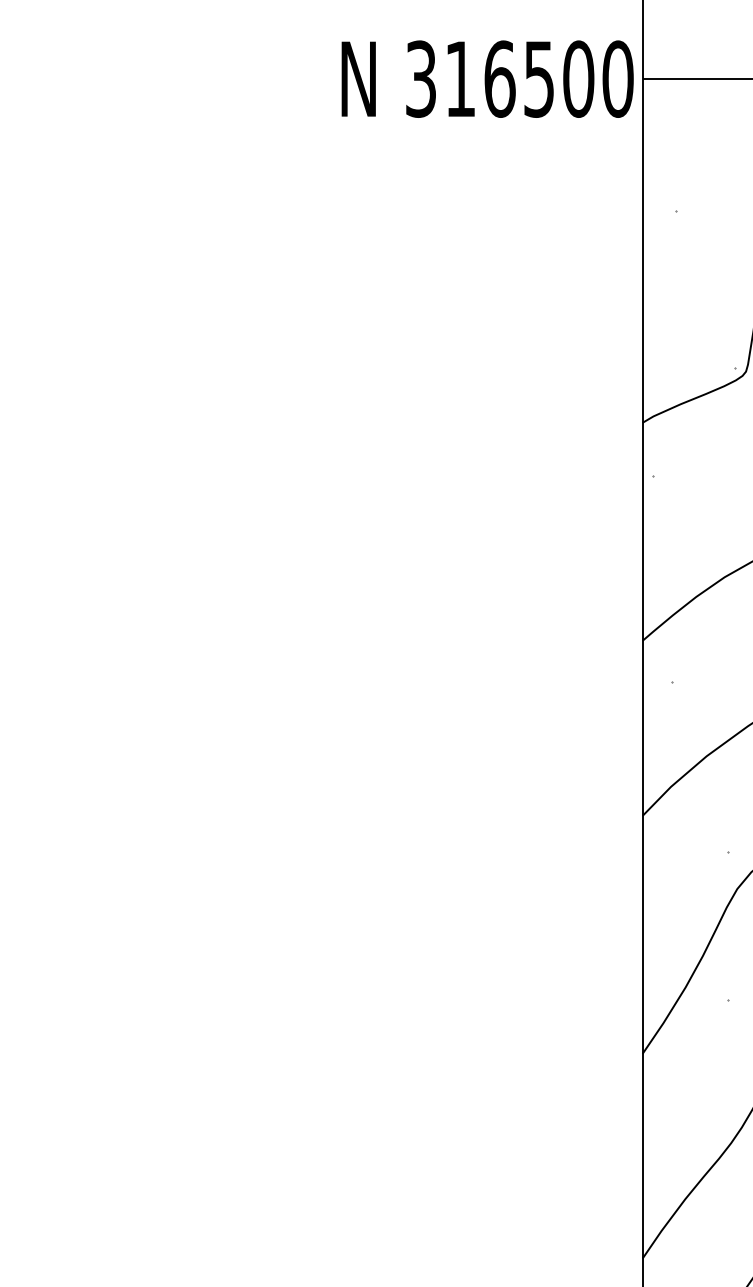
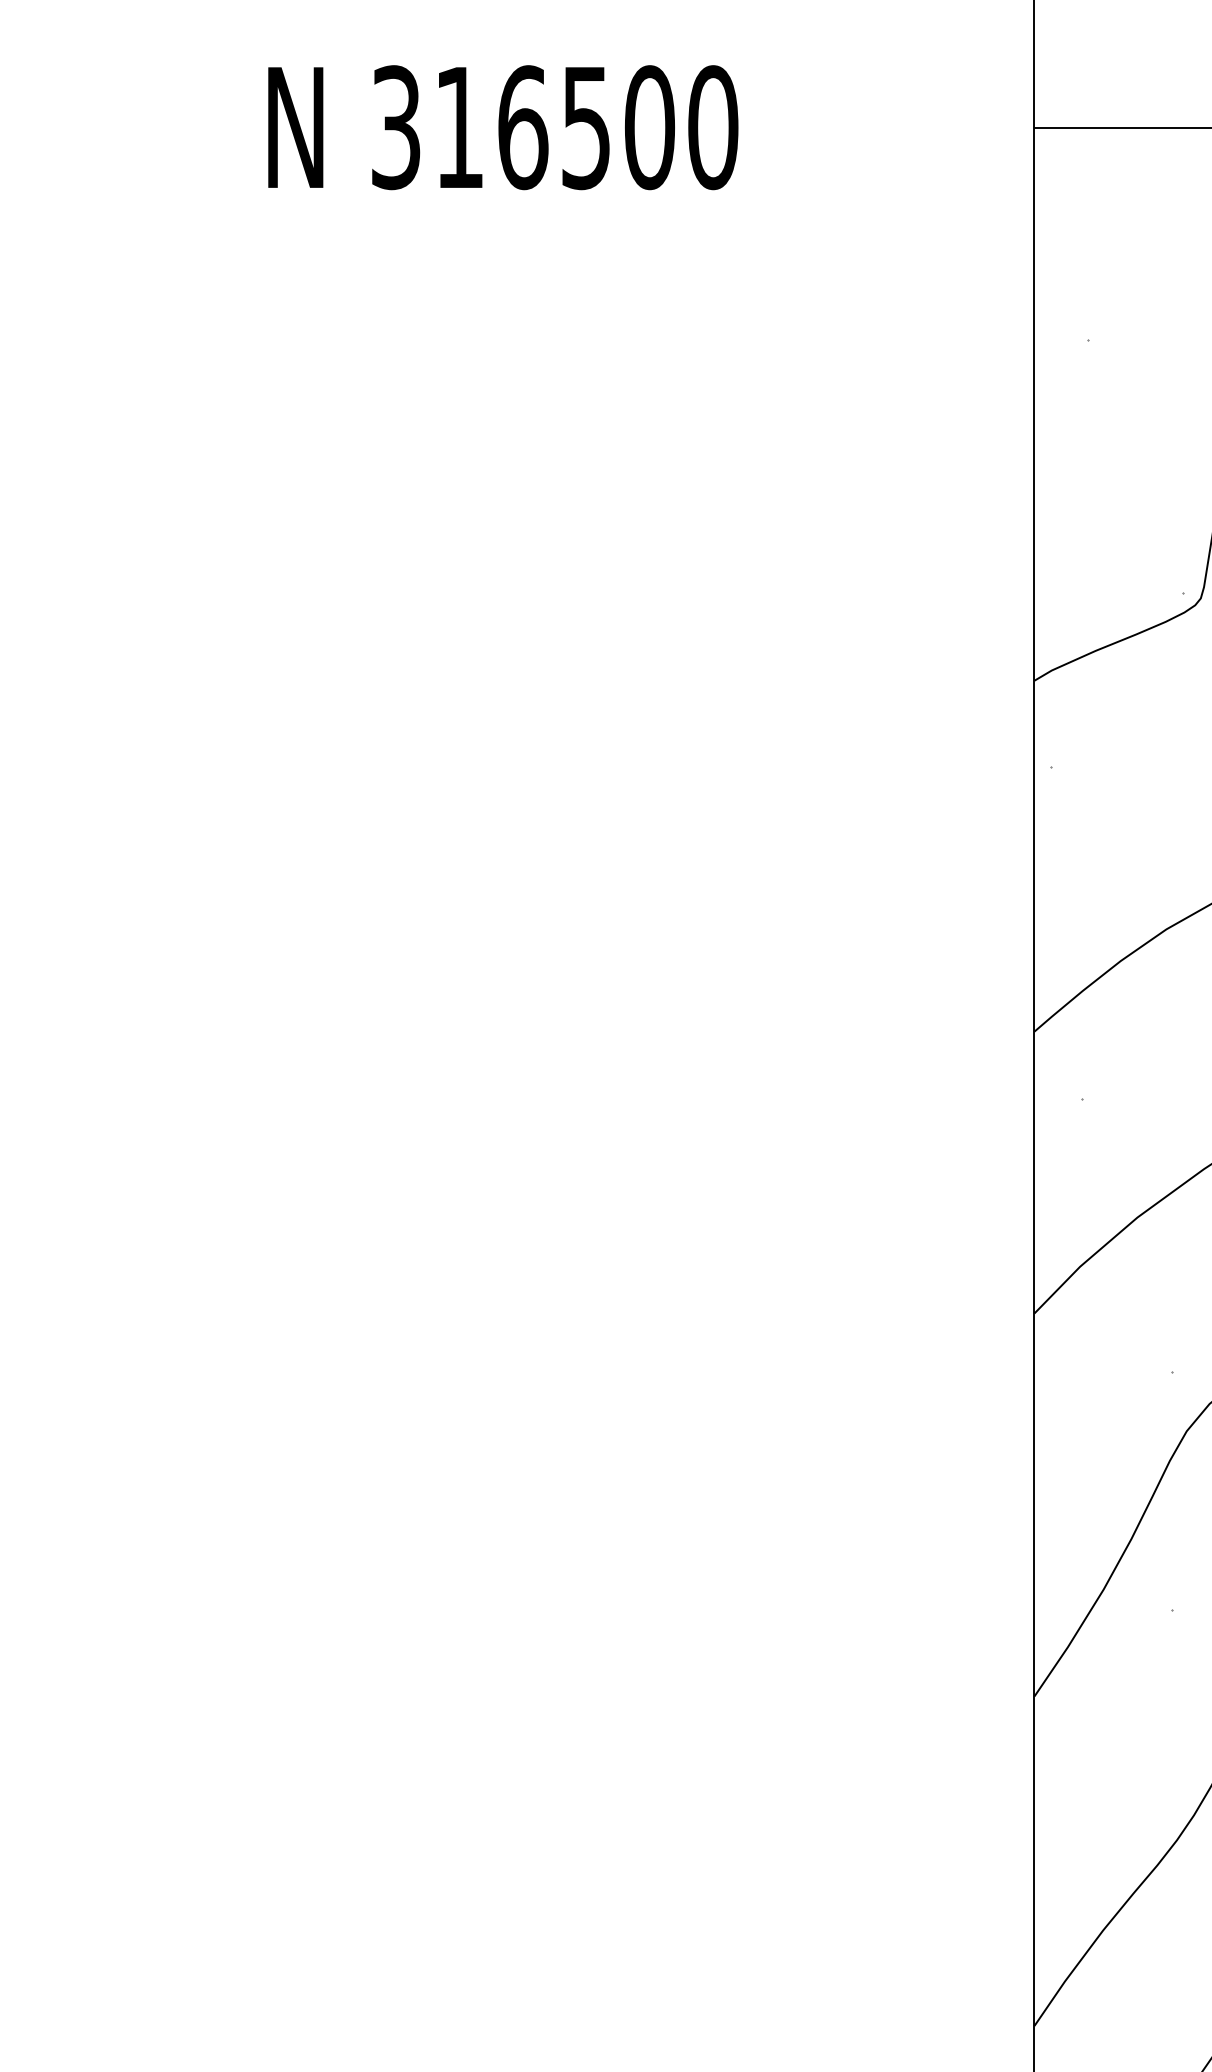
text: (487, 78) -> (502, 126), moved

